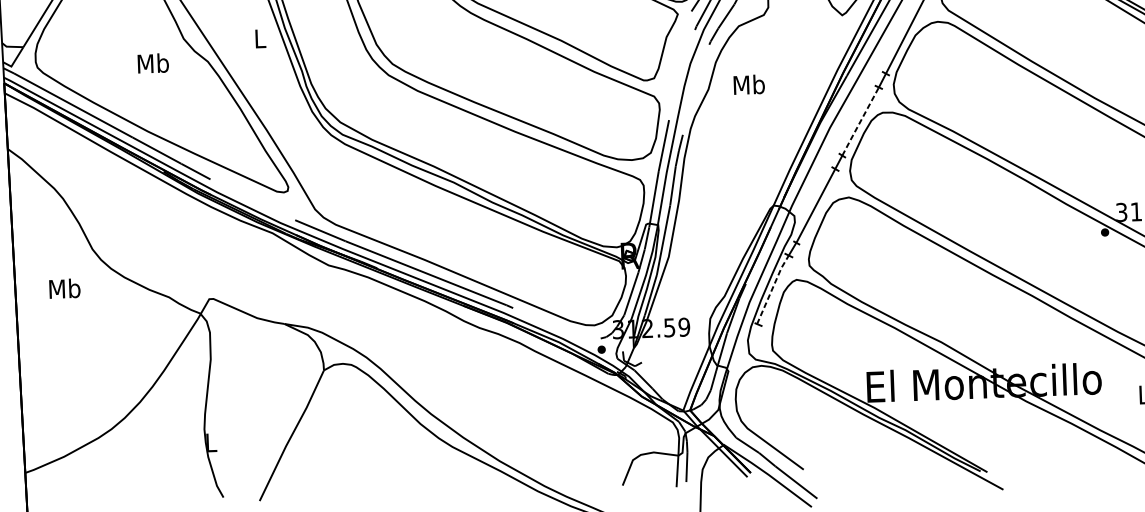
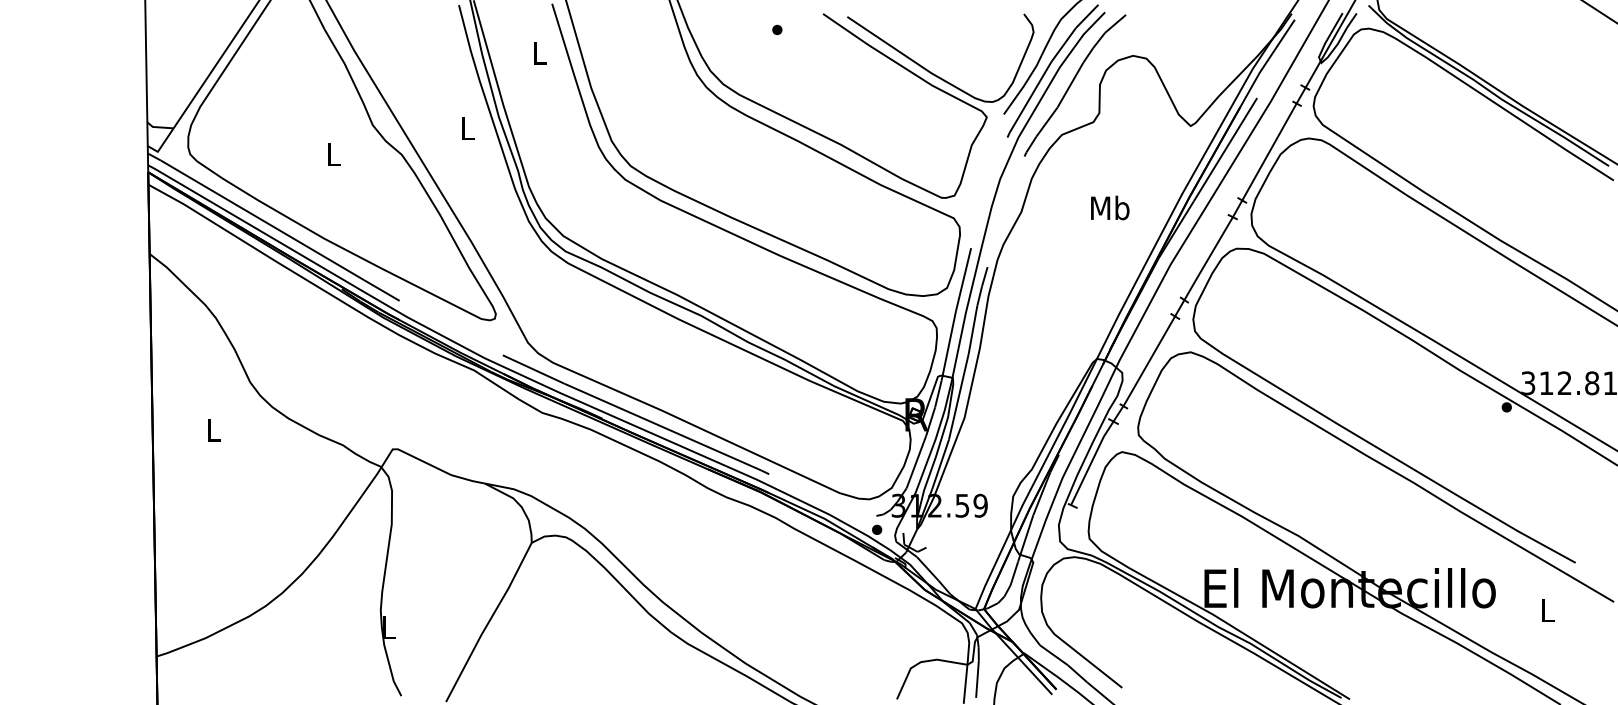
text: (152, 63) -> (333, 154), Mb -> L
text: (749, 84) -> (1110, 207), moved
line: (860, 121) -> (1208, 258), dashed -> solid
text: (64, 288) -> (213, 429), Mb -> L
line: (772, 289) -> (1091, 462), dashed -> solid

